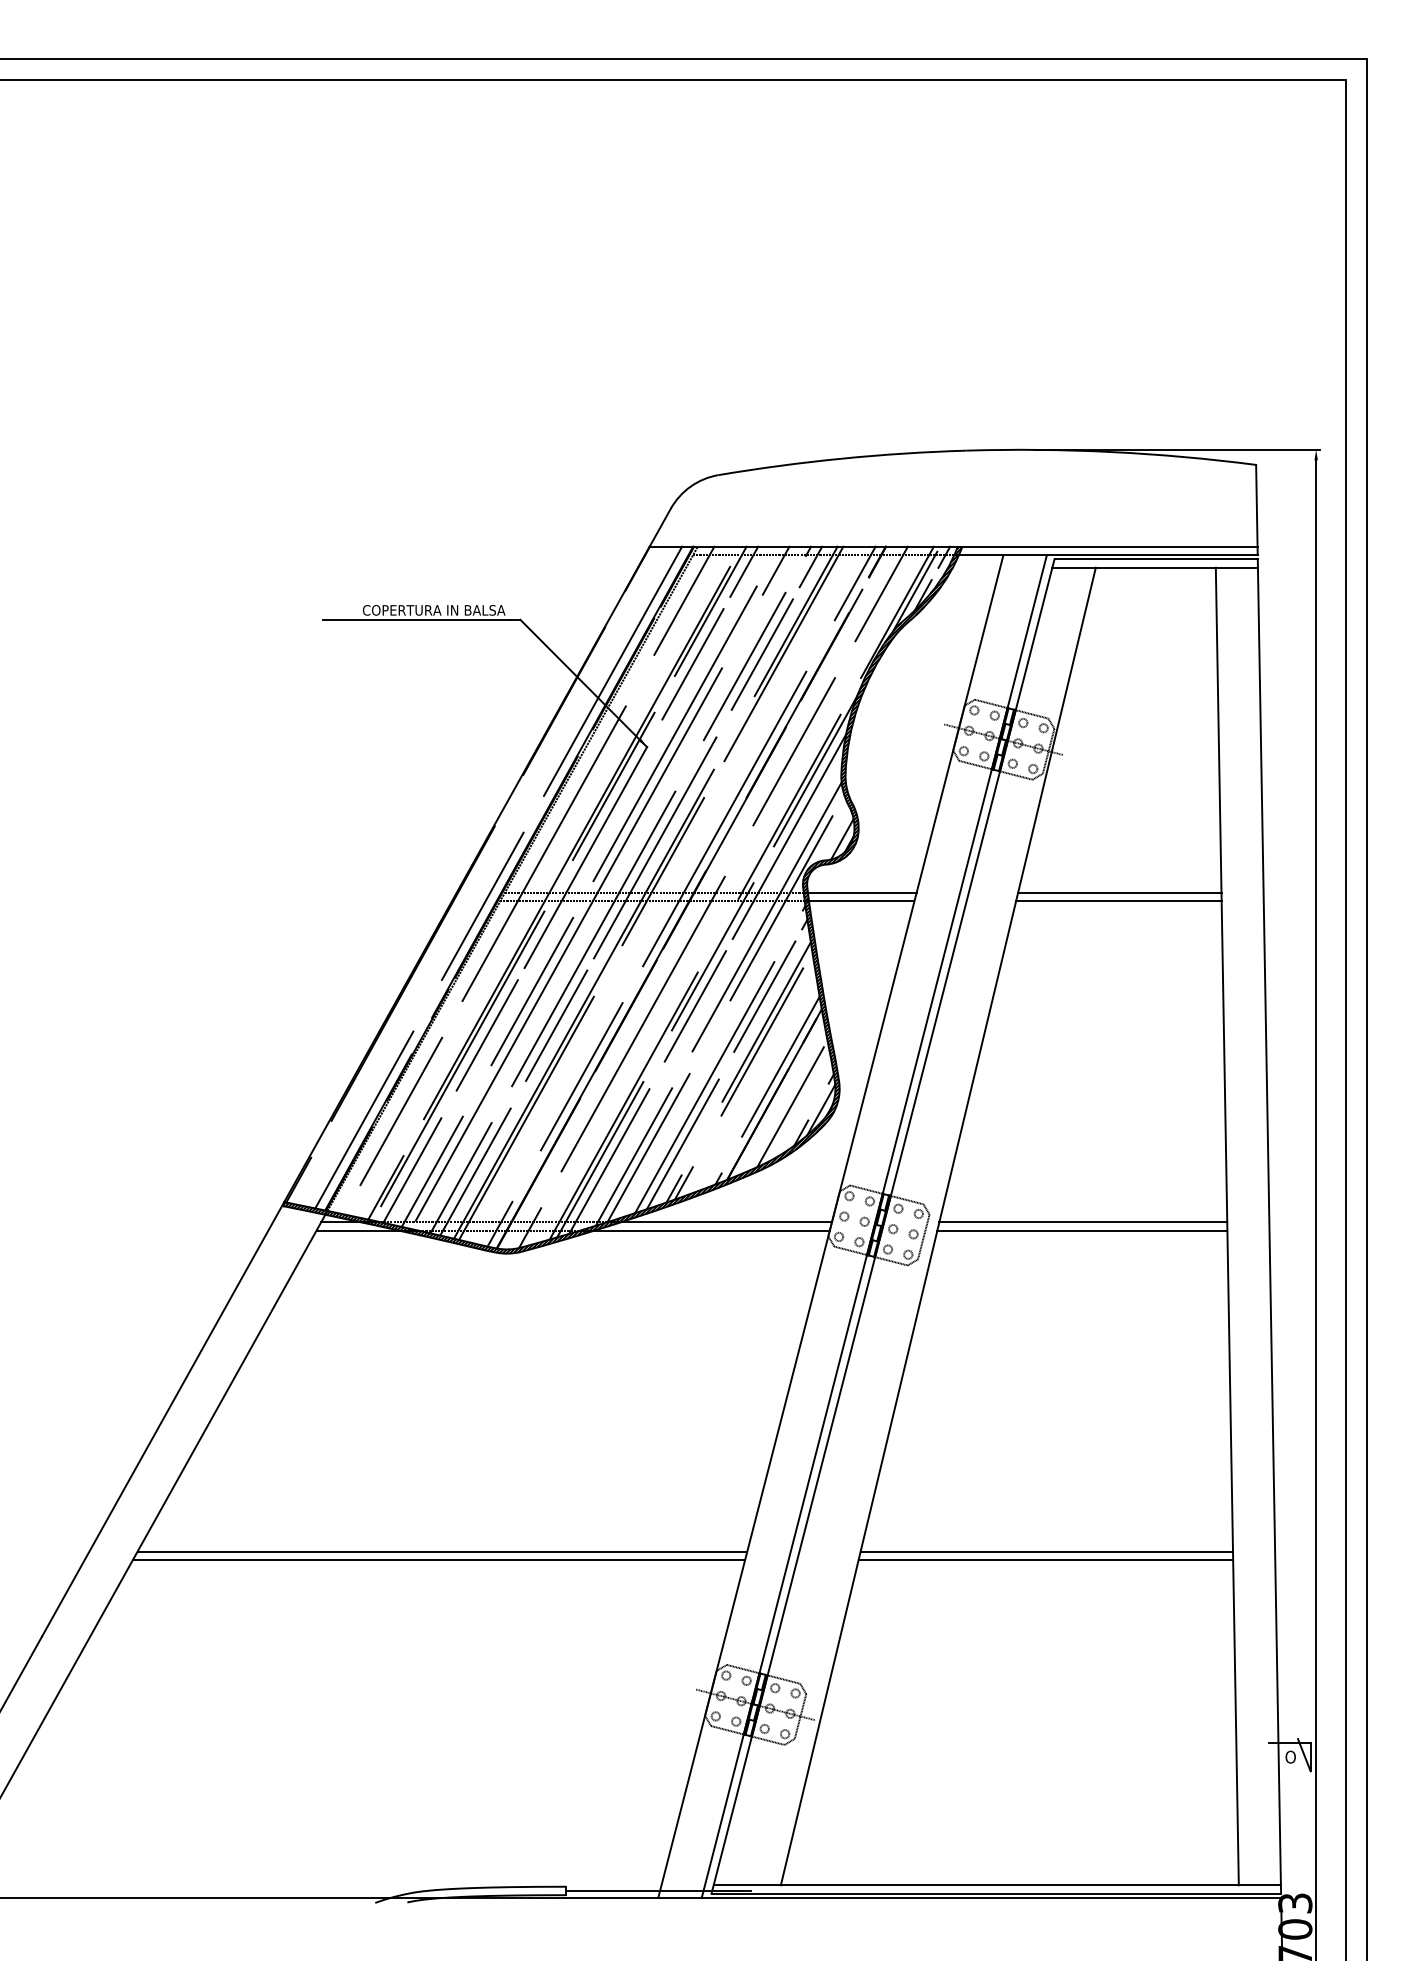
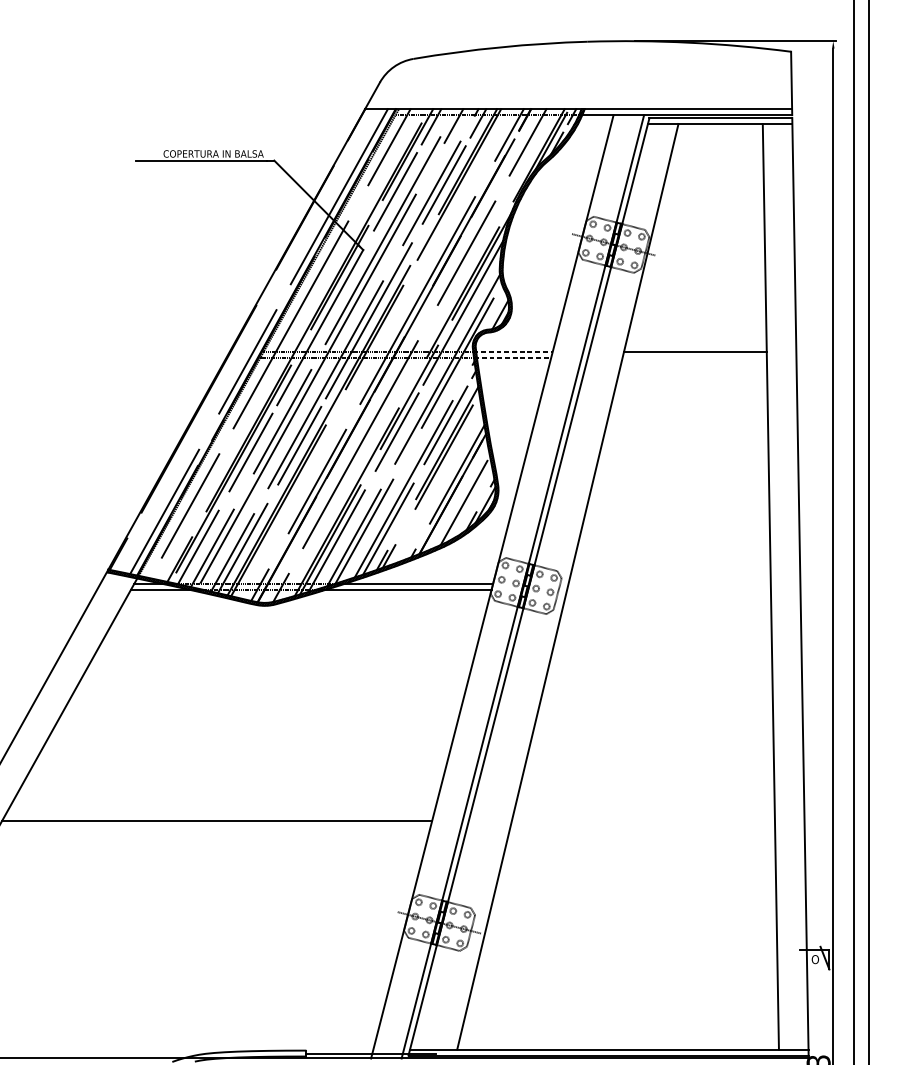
line: (860, 892) -> (513, 352), solid -> dashed
line: (859, 901) -> (512, 358), solid -> dashed
line: (1118, 901) -> (694, 358), removed
line: (1083, 1222) -> (669, 583), removed
line: (1082, 1230) -> (669, 589), removed
line: (442, 1551) -> (219, 815), removed
line: (1046, 1551) -> (643, 815), removed
line: (1045, 1560) -> (643, 821), removed

